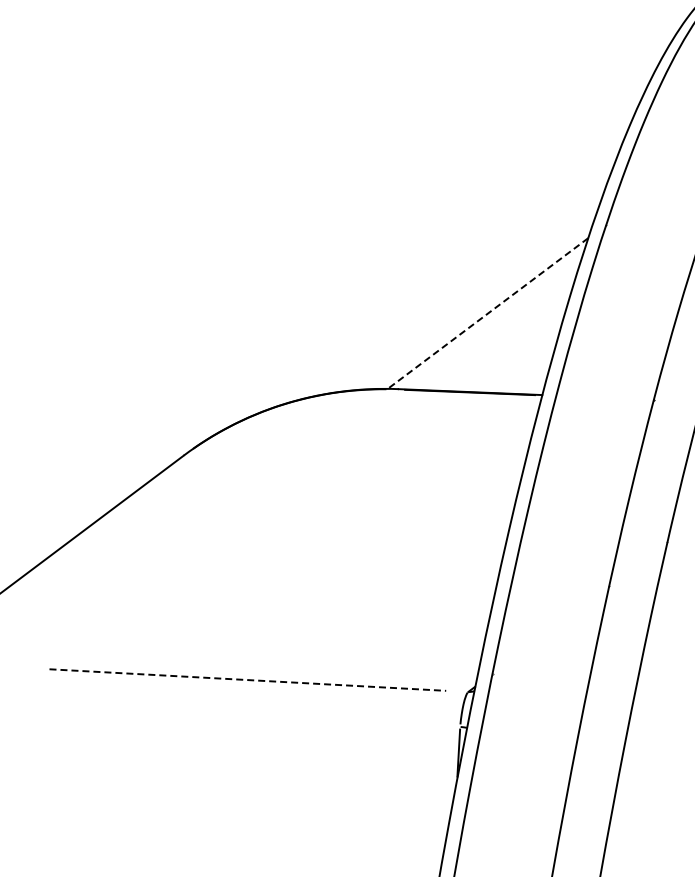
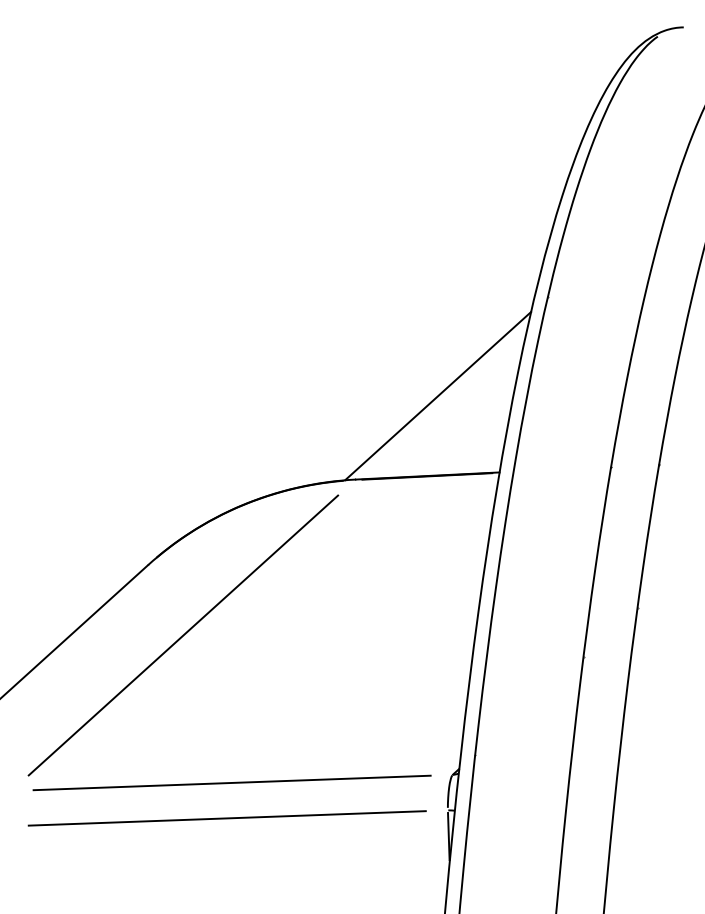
line: (487, 313) -> (437, 396), dashed -> solid
line: (212, 528) -> (183, 635), added
line: (248, 679) -> (232, 782), dashed -> solid
line: (239, 714) -> (226, 818), added

